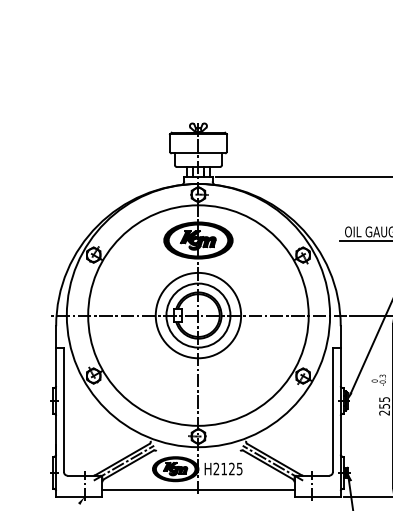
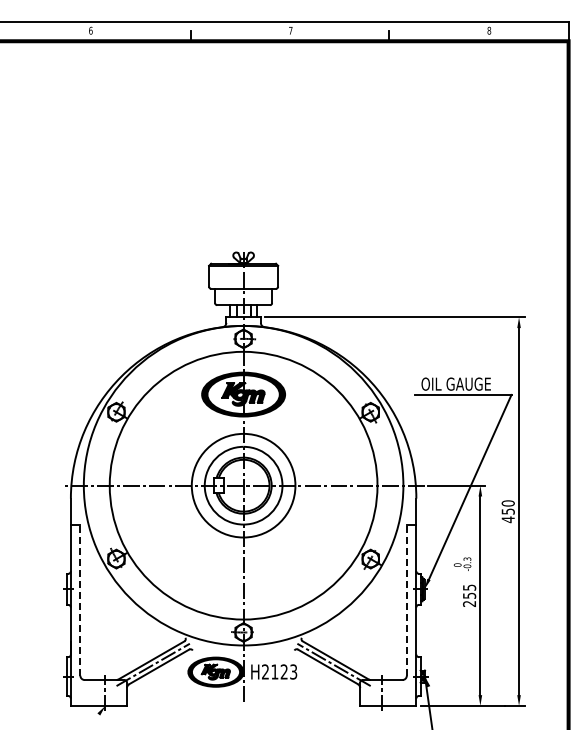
line: (64, 410) -> (80, 600), solid -> dashed
line: (332, 410) -> (406, 600), solid -> dashed
text: (239, 468) -> (293, 671), H2125 -> H2123
line: (198, 490) -> (243, 697), removed

